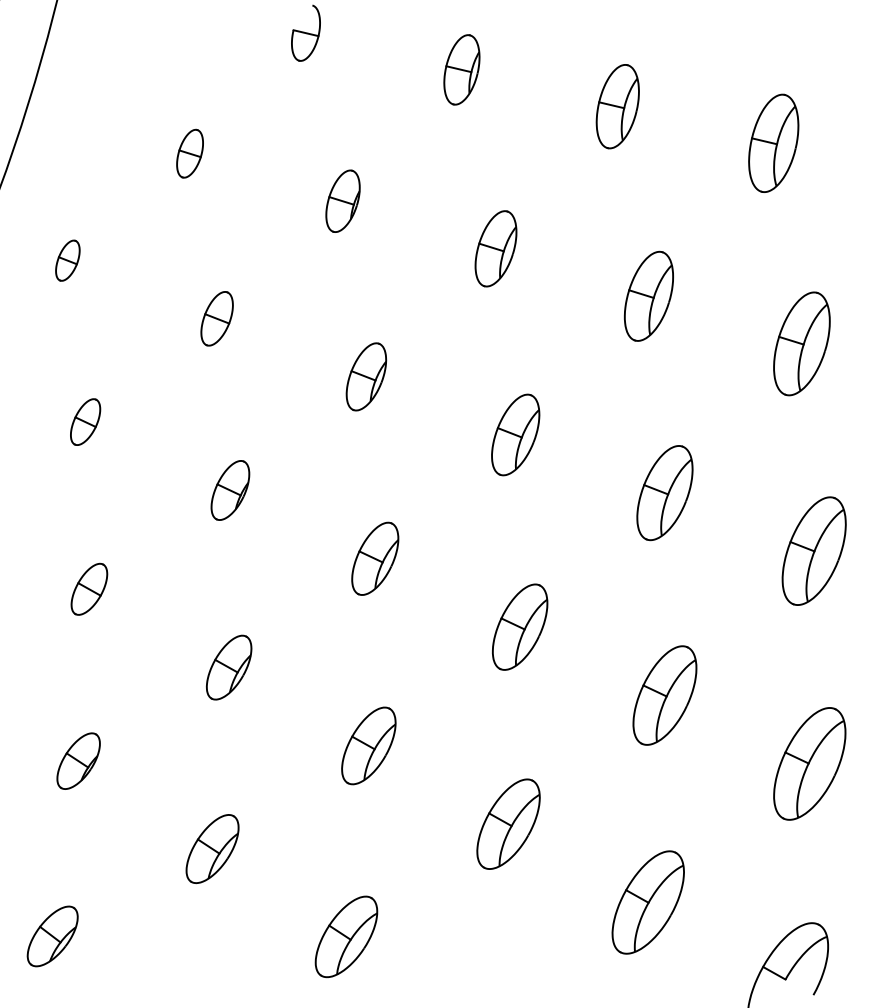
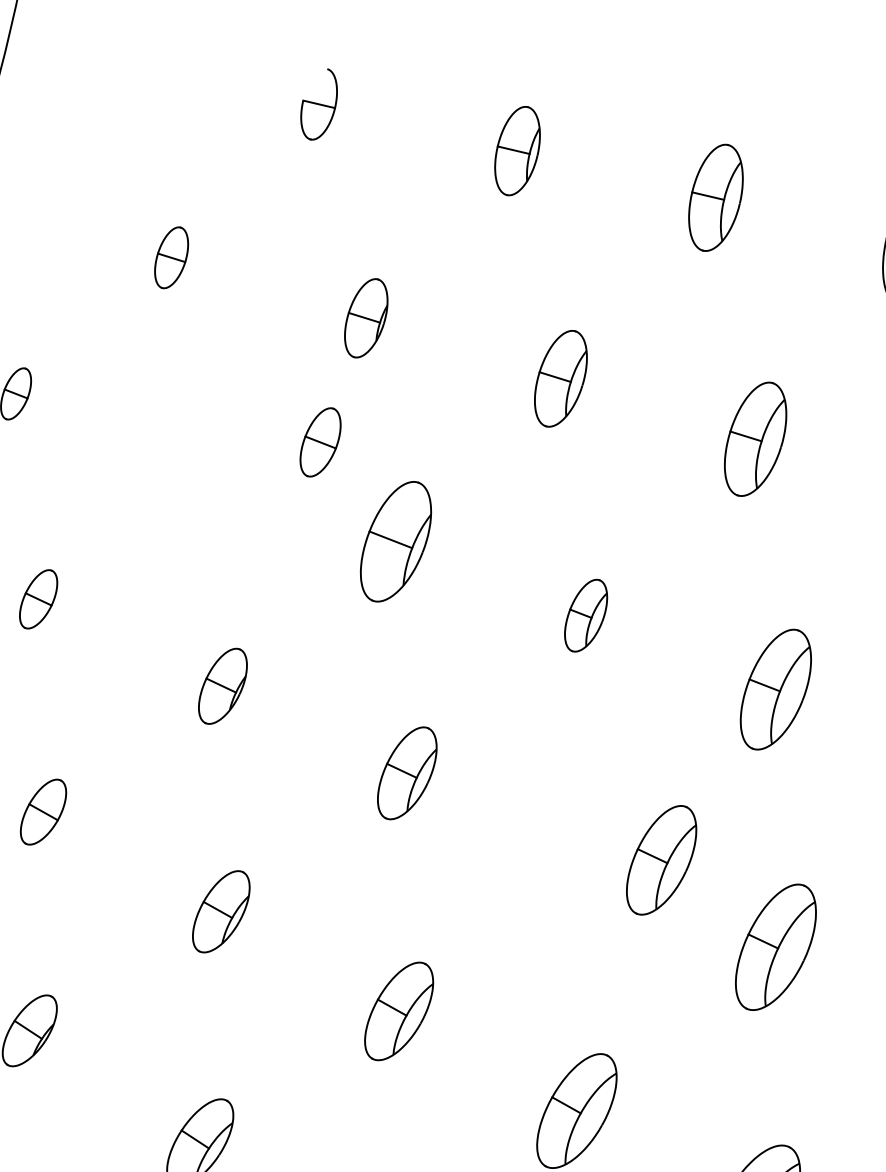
part: (216, 318) -> (319, 442), moved
part: (366, 376) -> (396, 541), size x1.4
part: (515, 434) -> (585, 615), size x0.7
part: (520, 626) -> (662, 859), moved

